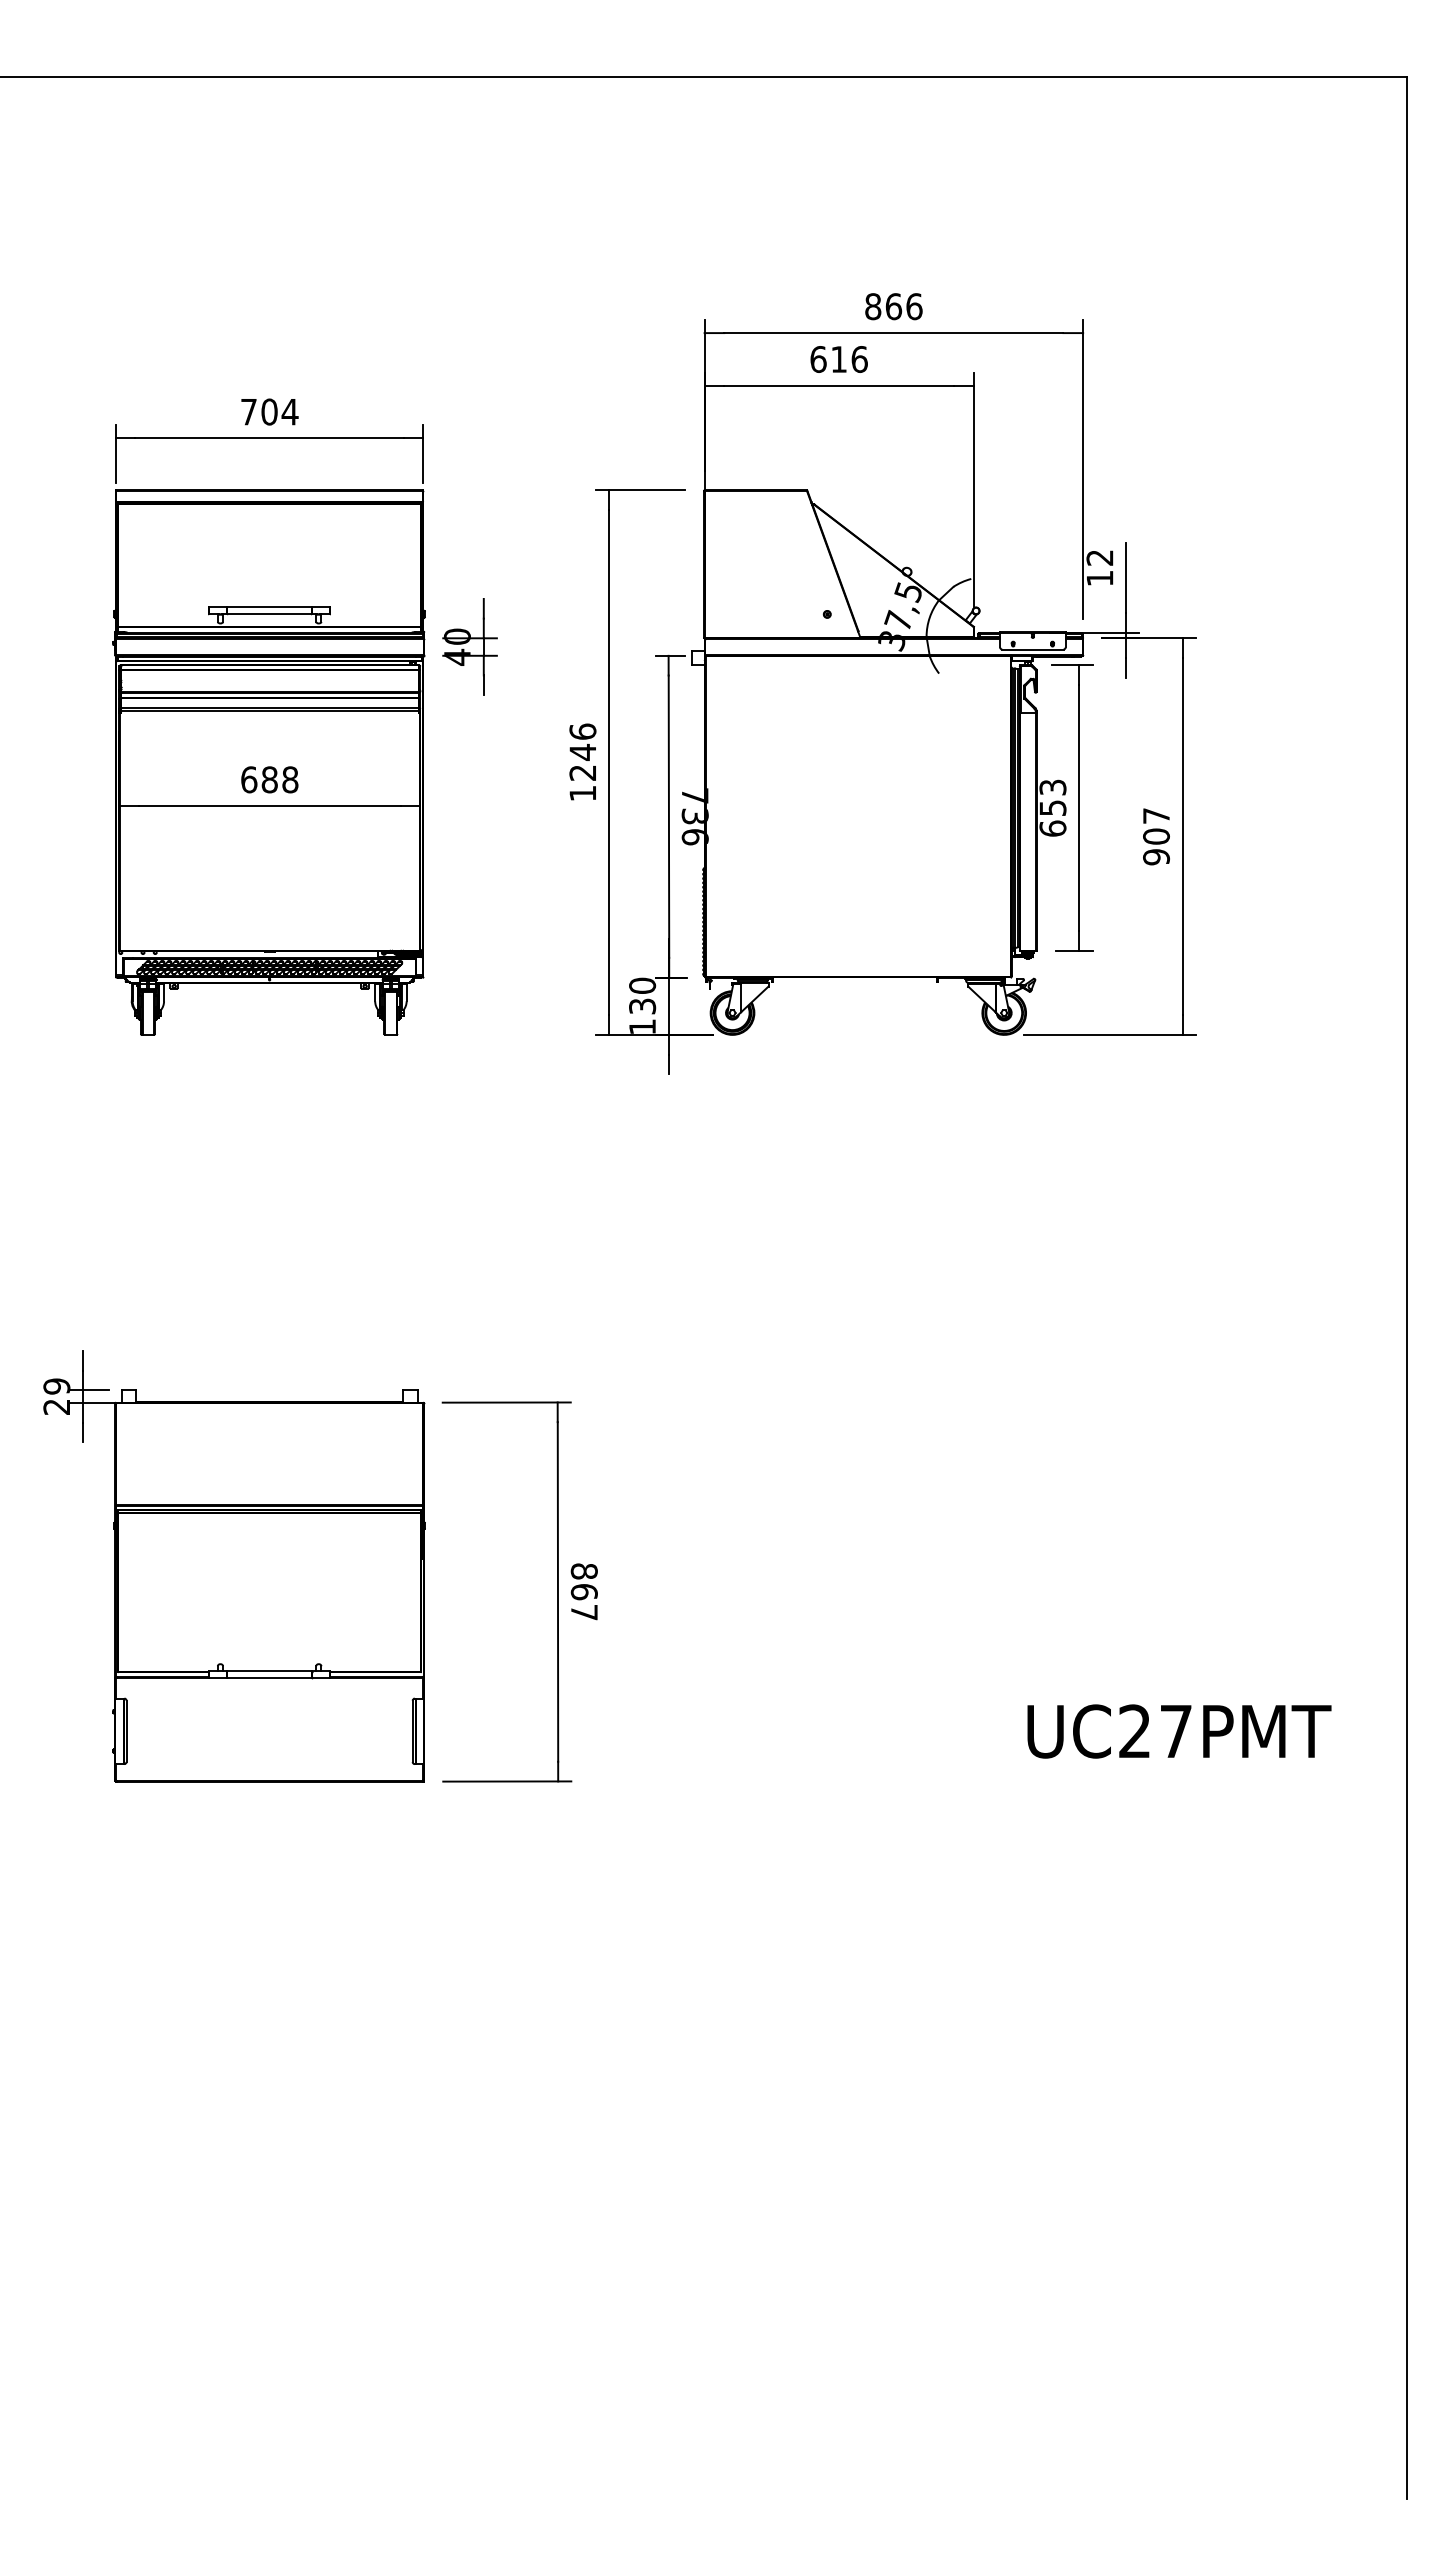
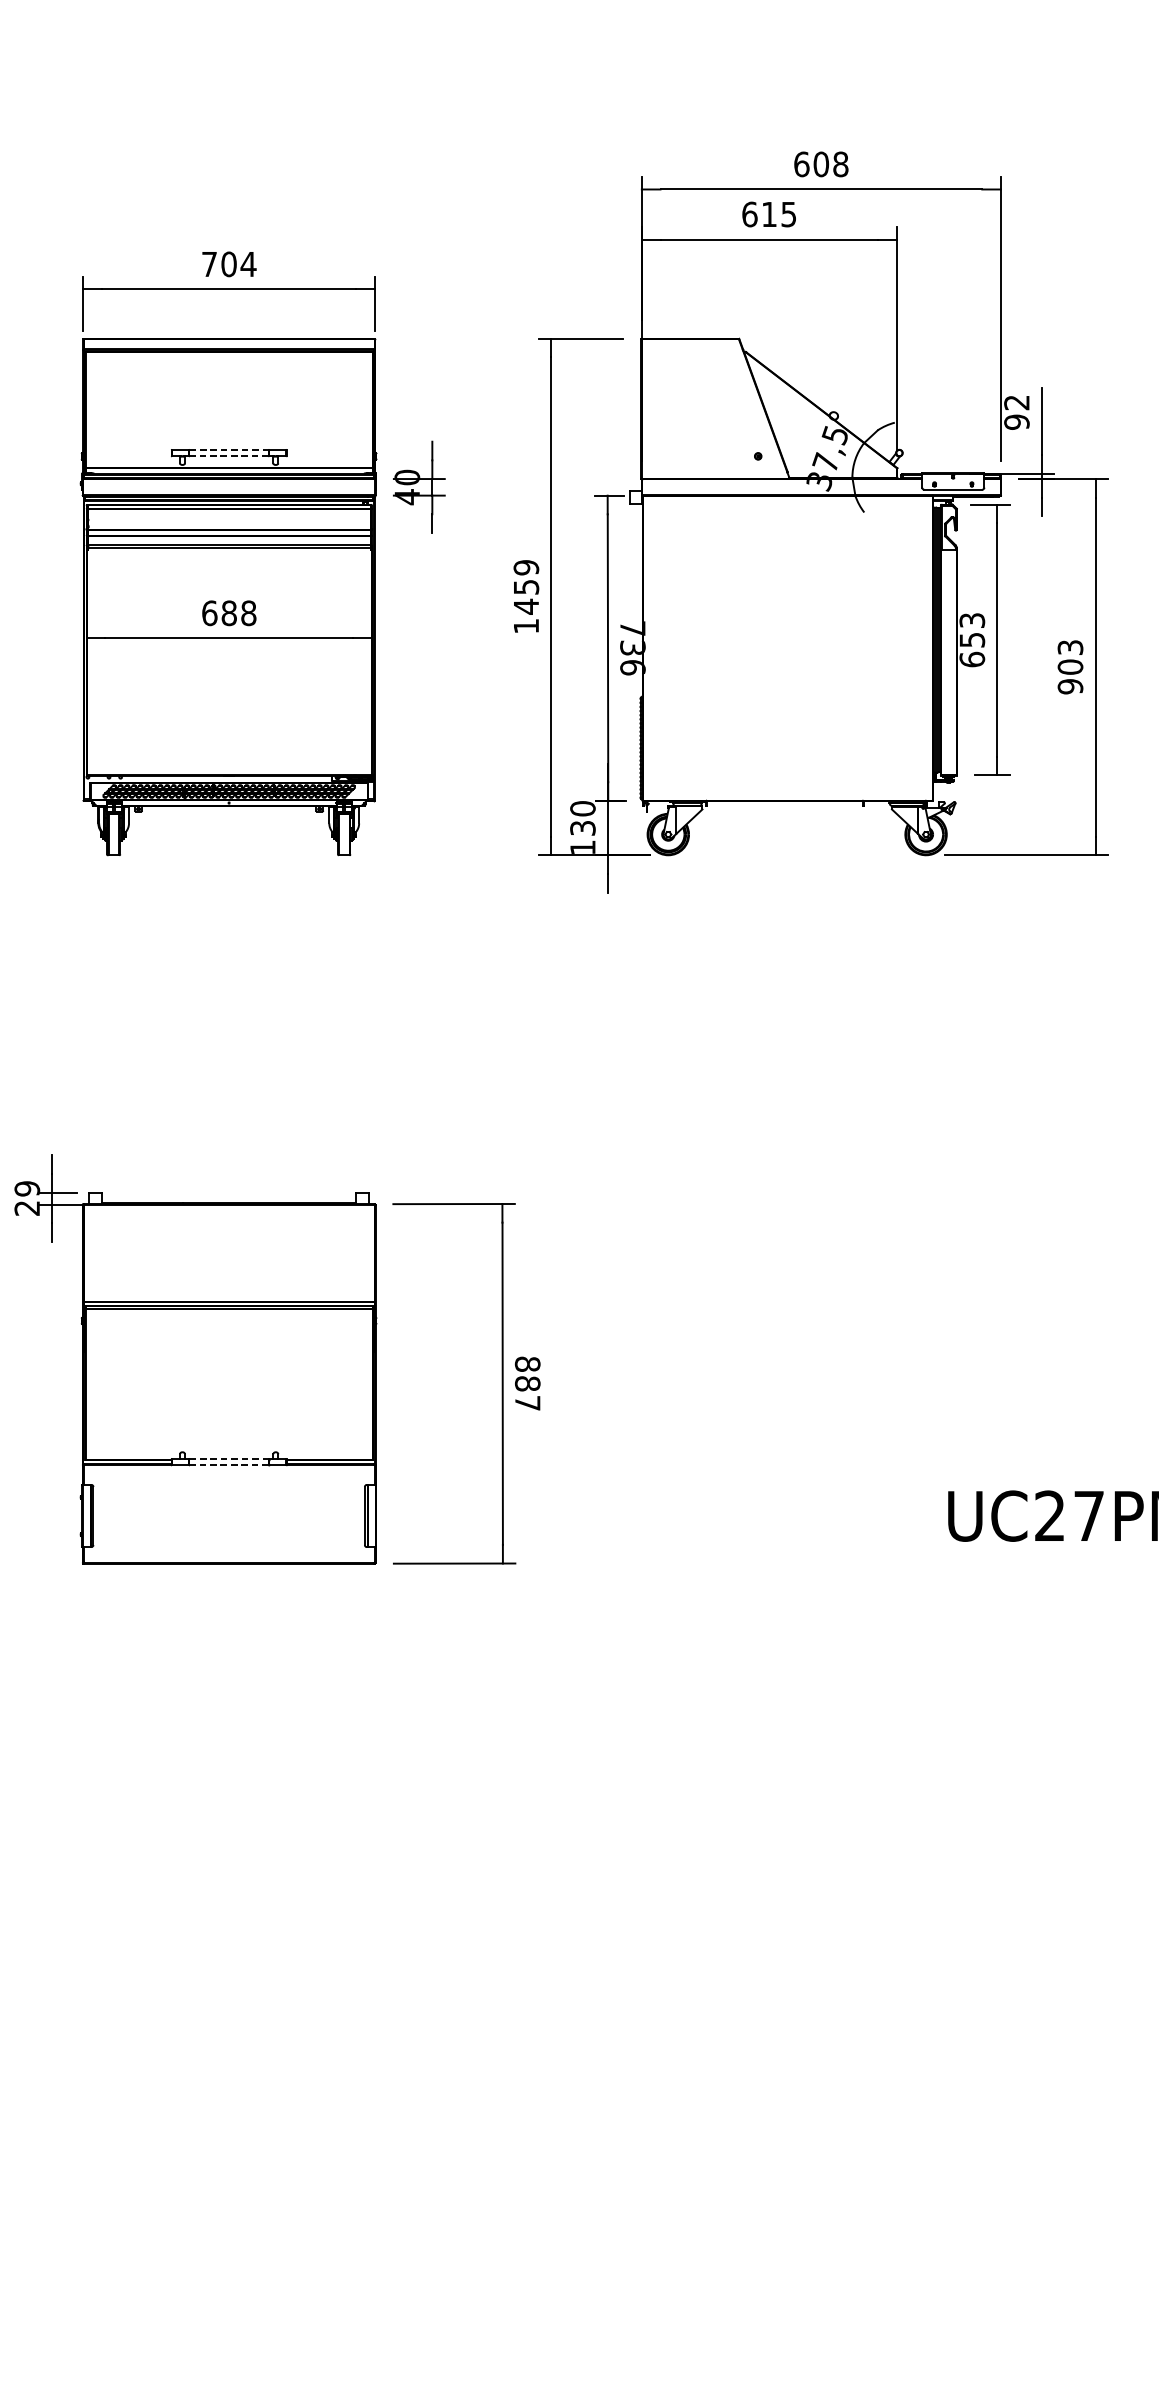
text: (893, 306) -> (821, 164), 866 -> 608
text: (859, 359) -> (788, 214), 616 -> 615
text: (1099, 578) -> (1016, 422), 12 -> 92
line: (269, 607) -> (229, 449), solid -> dashed
line: (270, 614) -> (229, 456), solid -> dashed
text: (582, 752) -> (525, 587), 1246 -> 1459
text: (1156, 815) -> (1070, 647), 907 -> 903
text: (584, 1592) -> (527, 1384), 867 -> 887
line: (269, 1671) -> (229, 1459), solid -> dashed
line: (270, 1678) -> (229, 1465), solid -> dashed

